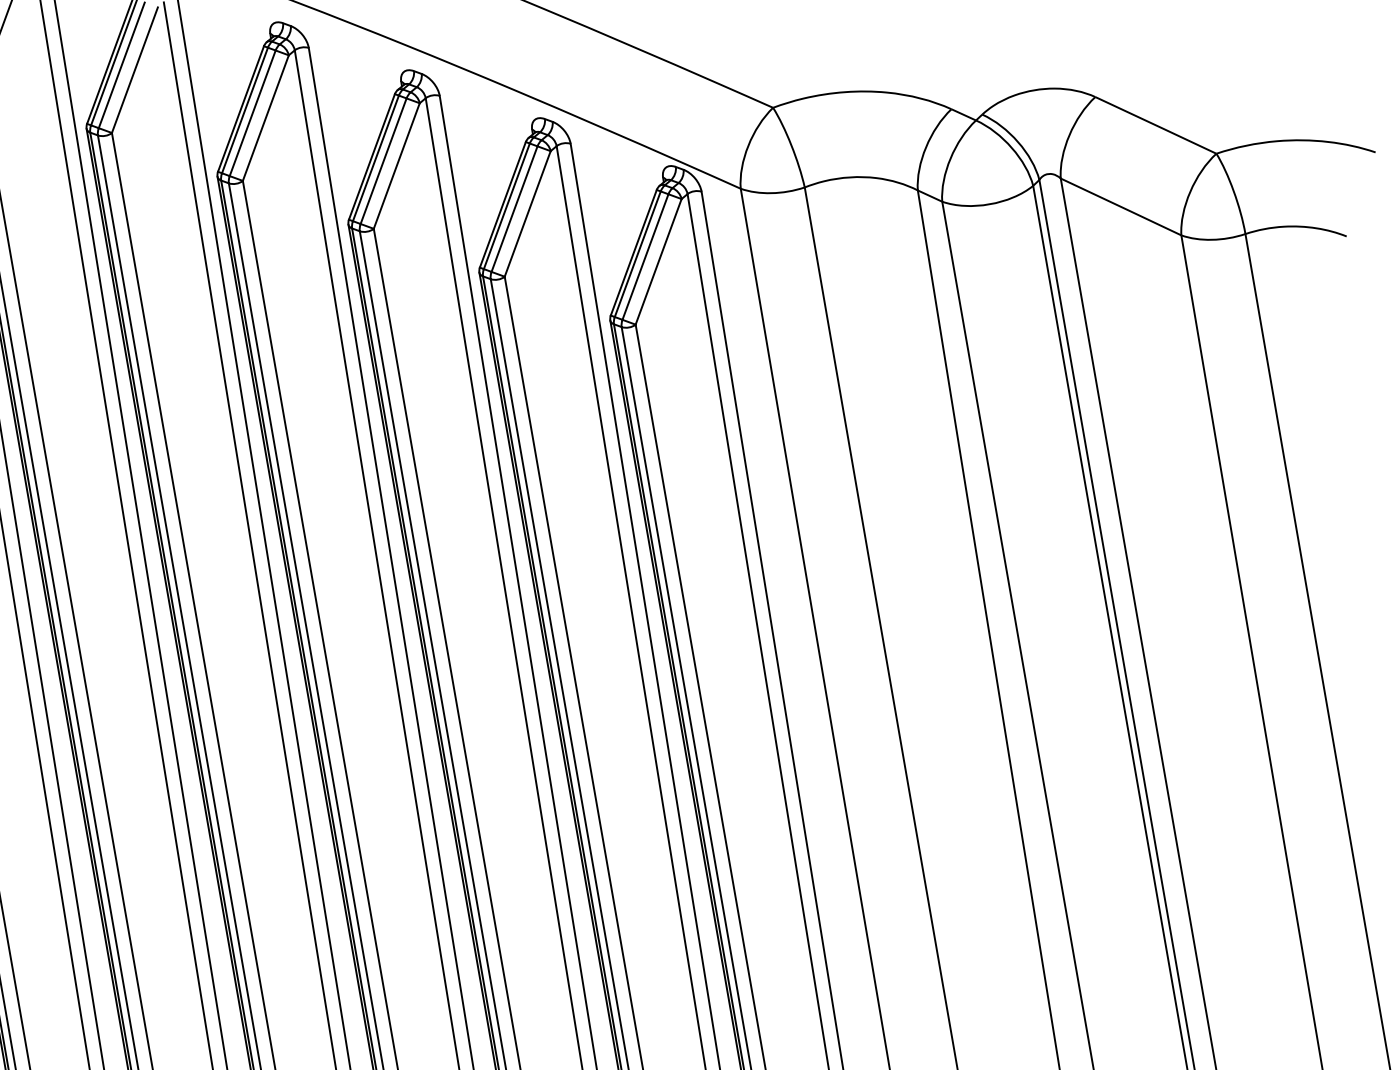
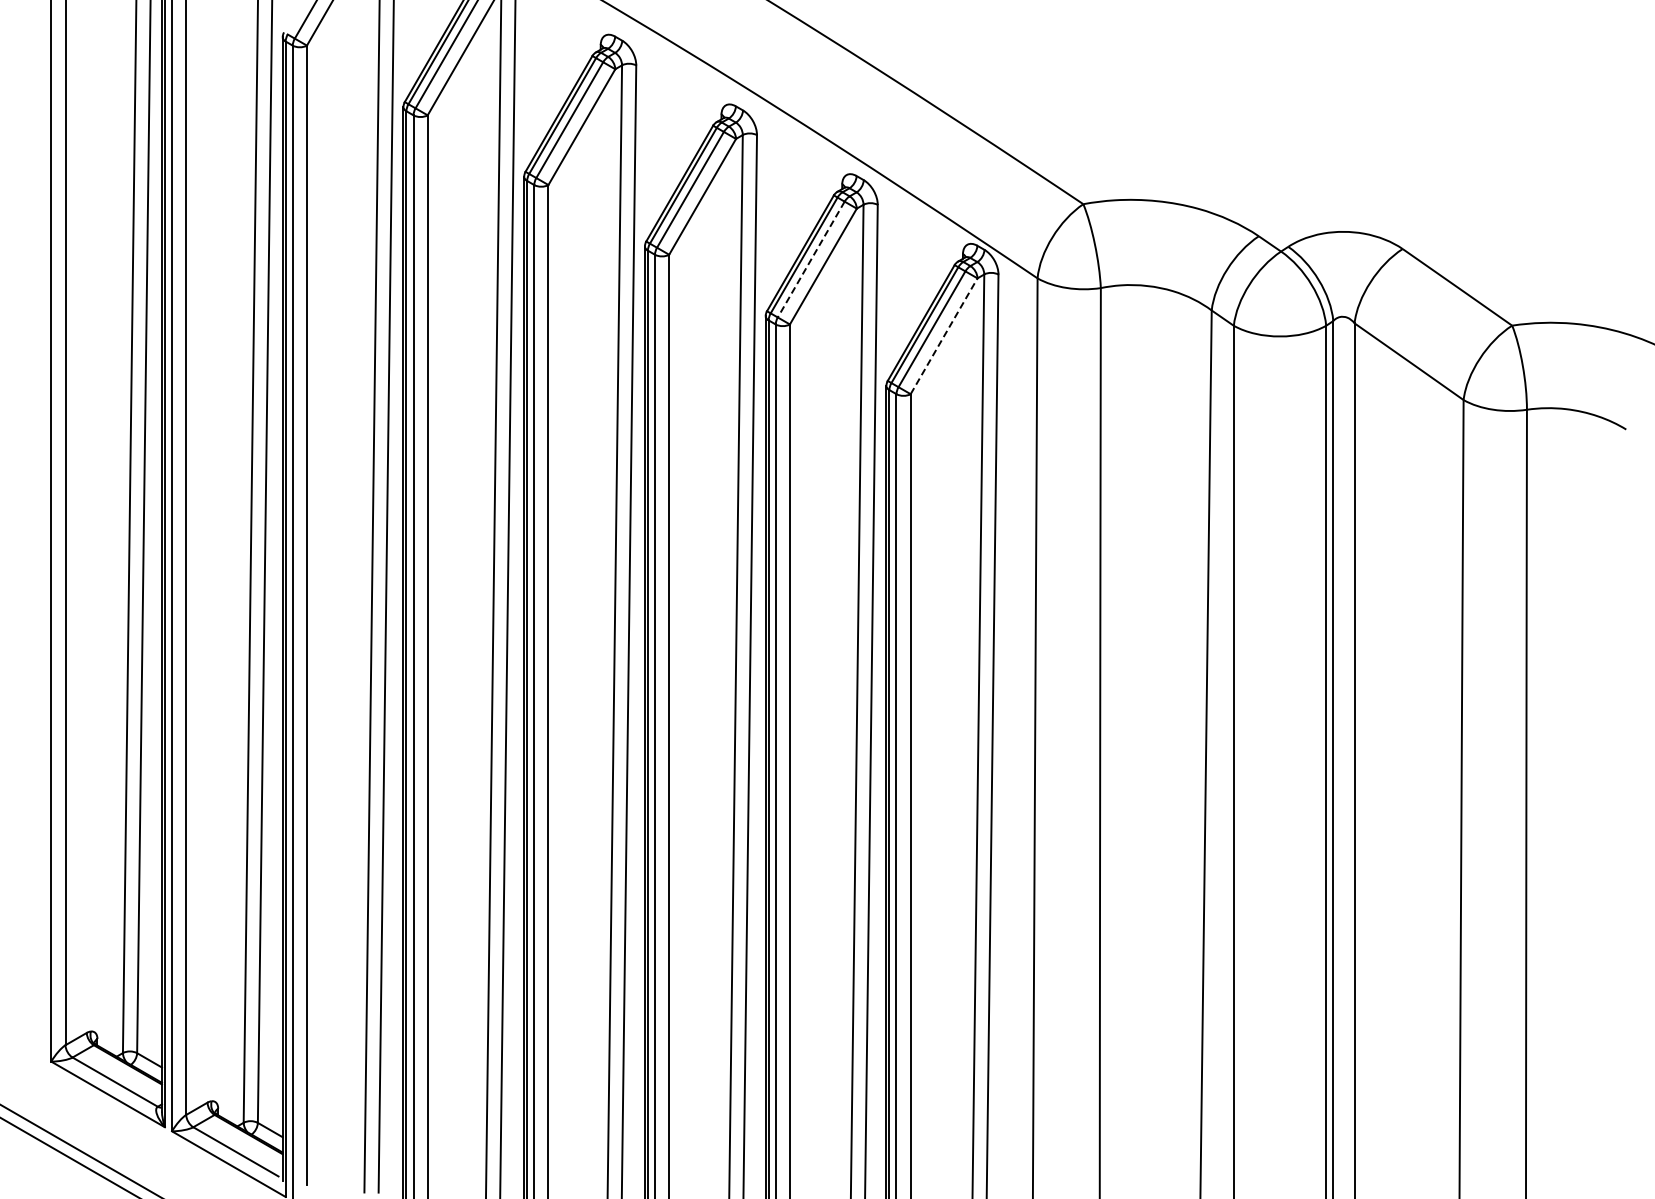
line: (514, 209) -> (811, 259), solid -> dashed
line: (659, 262) -> (944, 336), solid -> dashed

